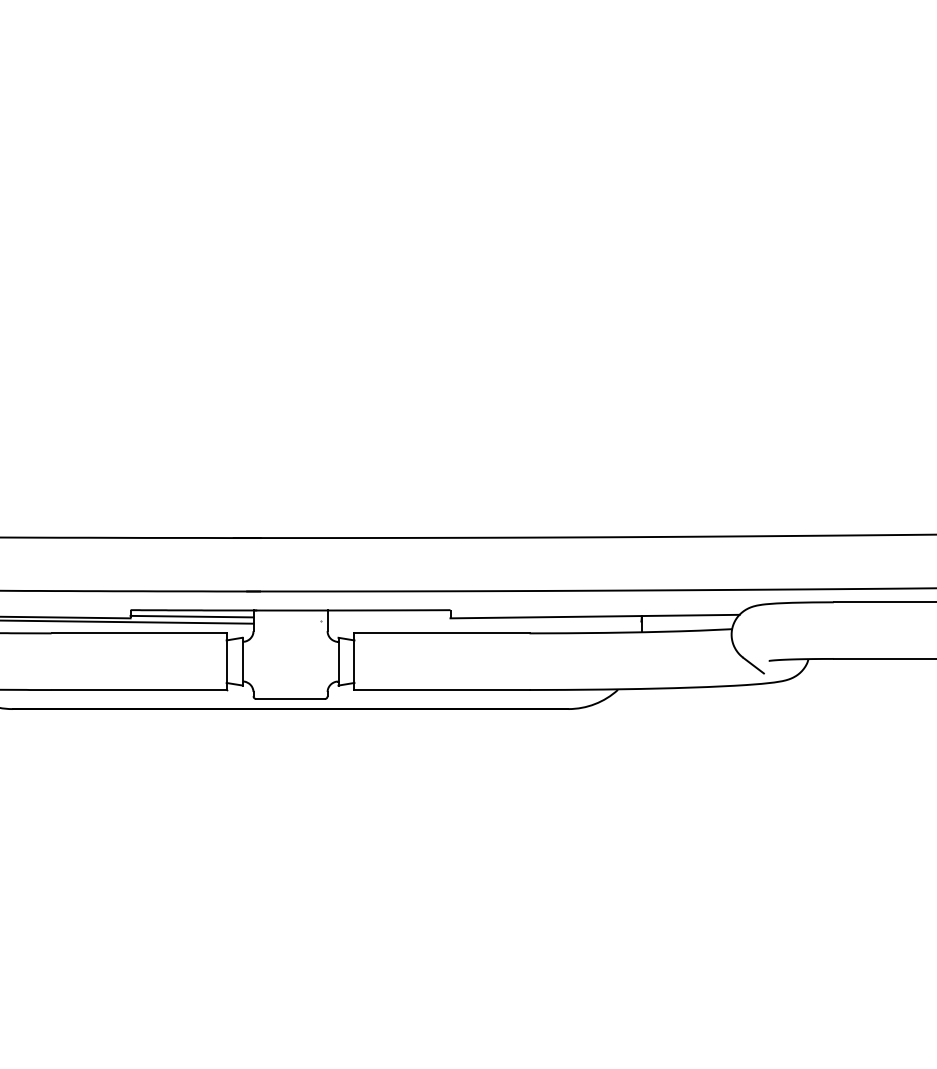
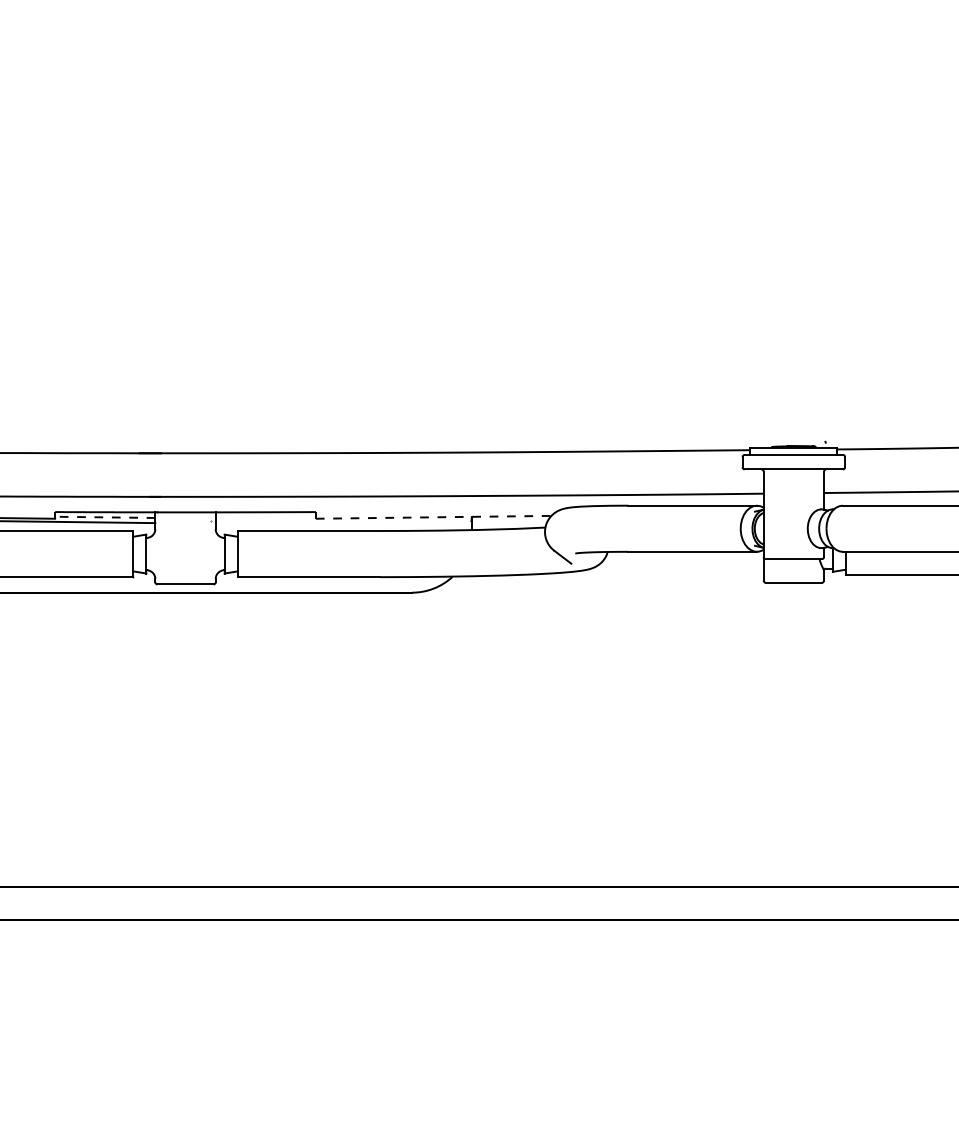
line: (191, 616) -> (104, 517), solid -> dashed
line: (594, 616) -> (433, 517), solid -> dashed

